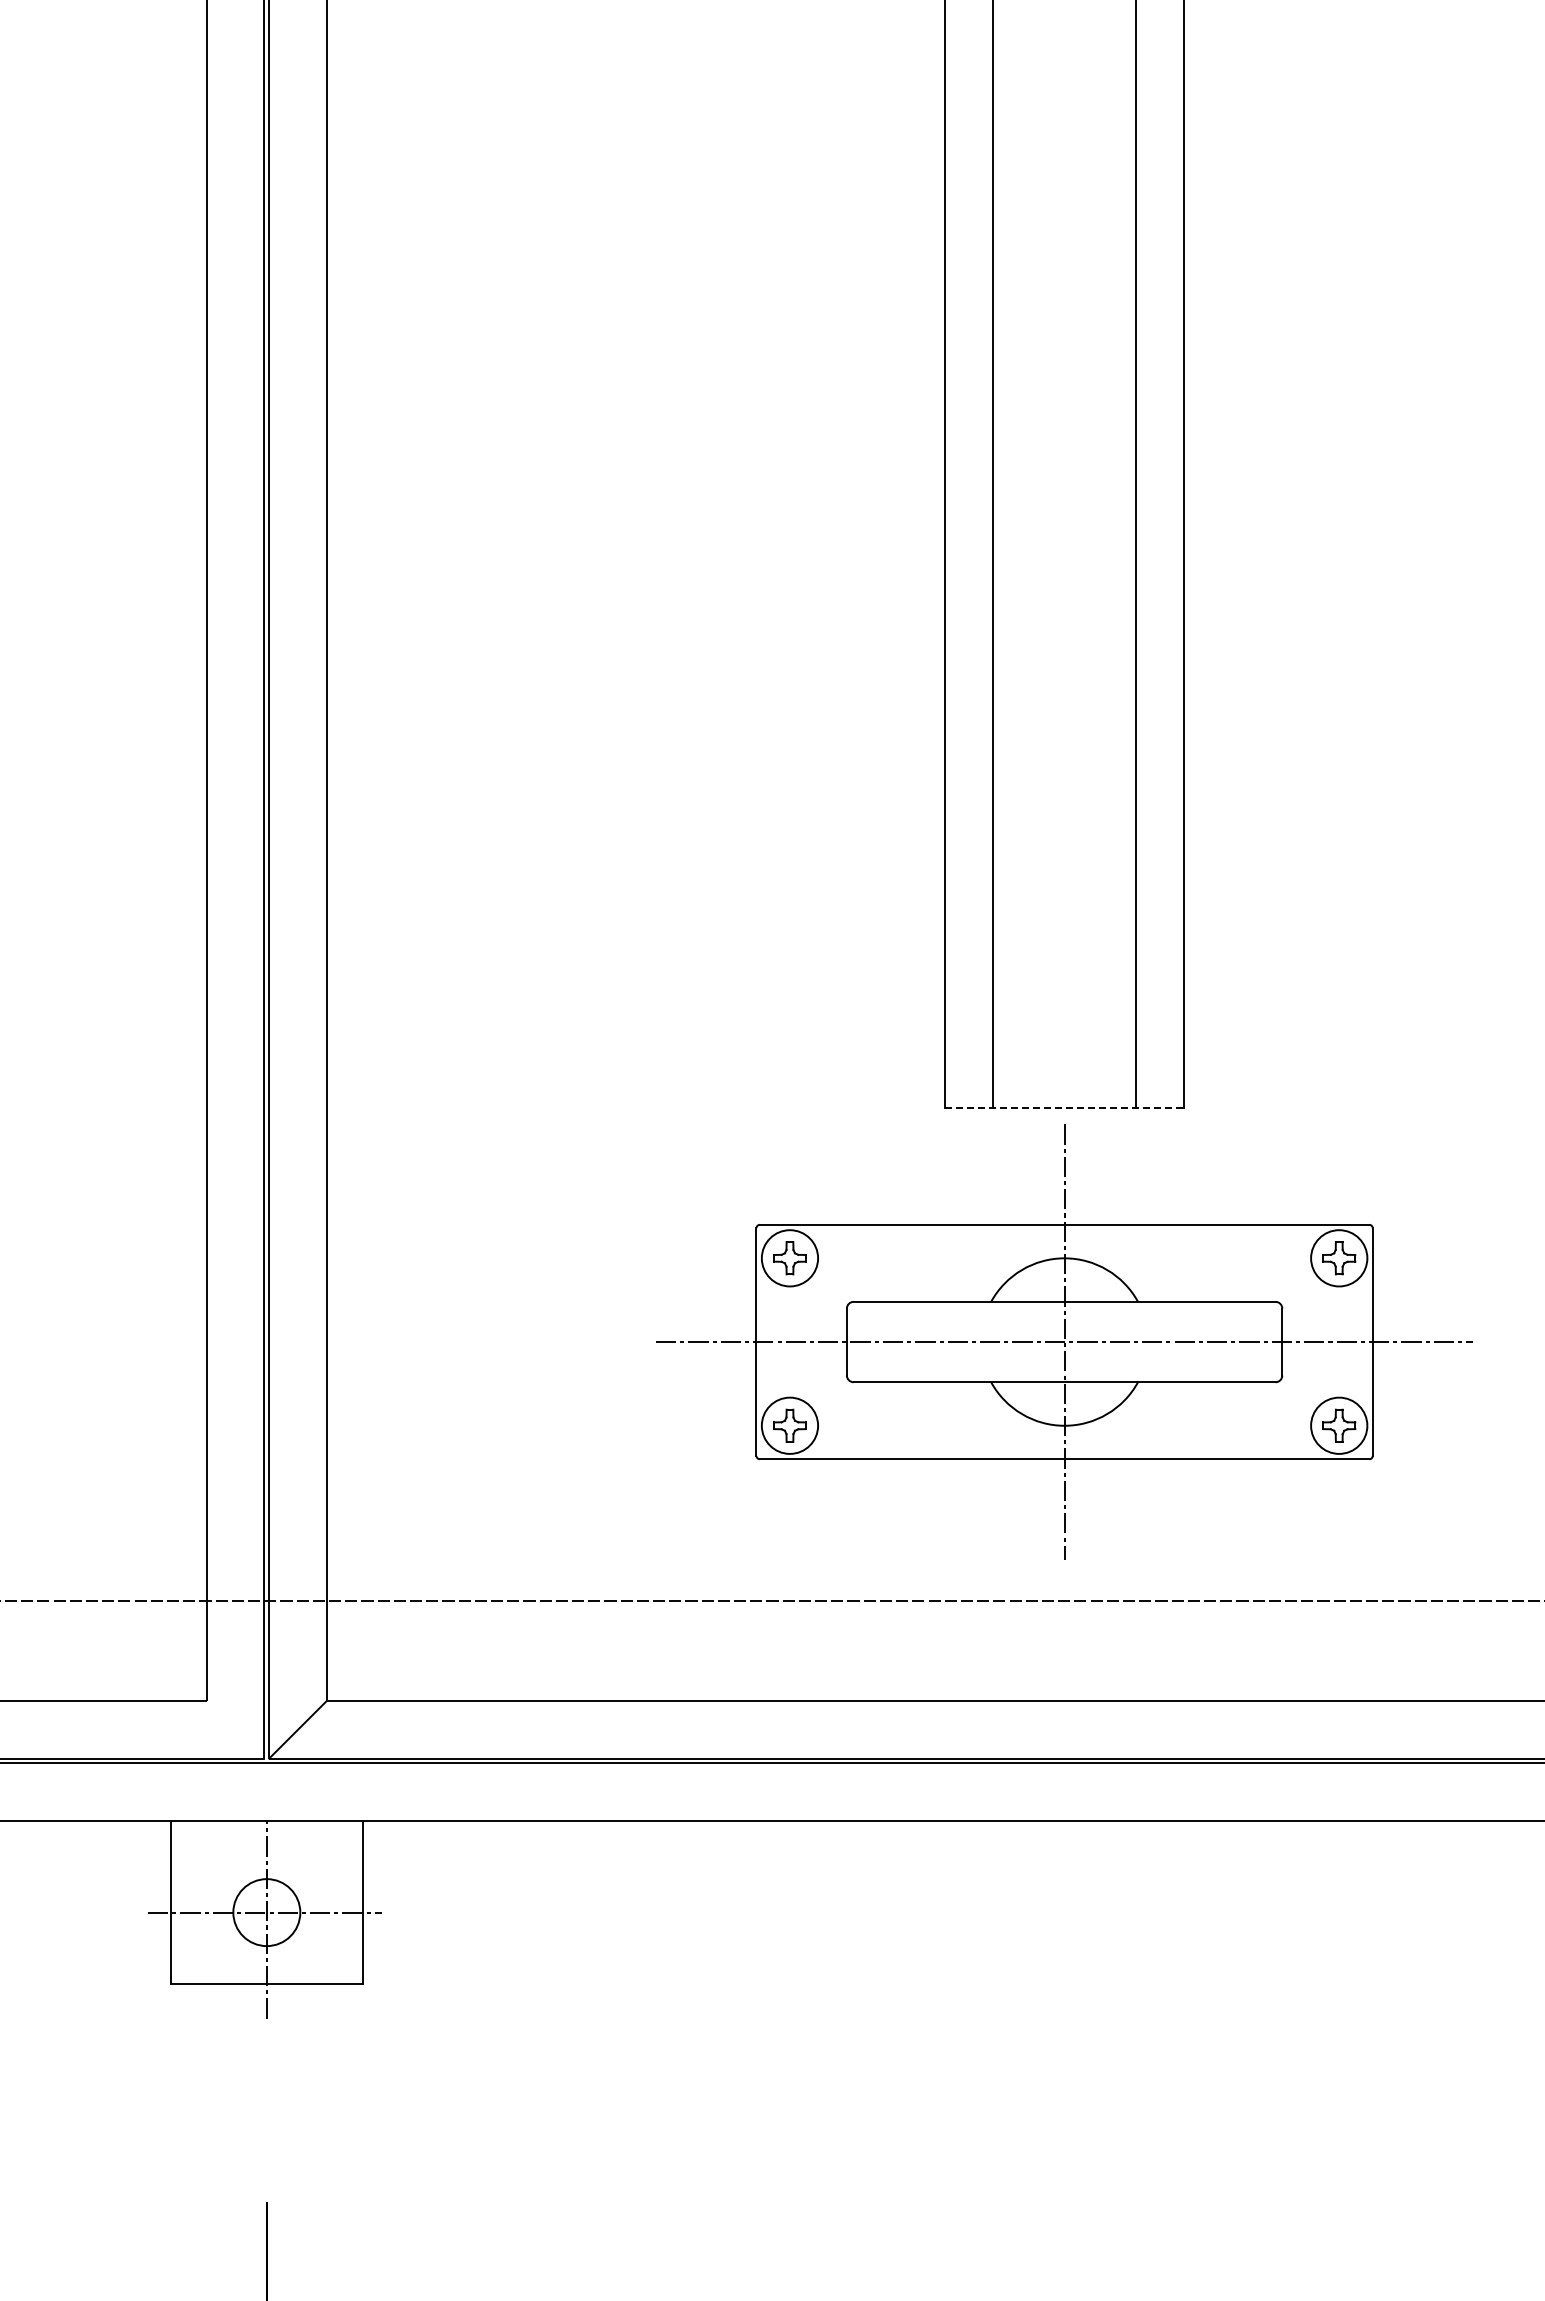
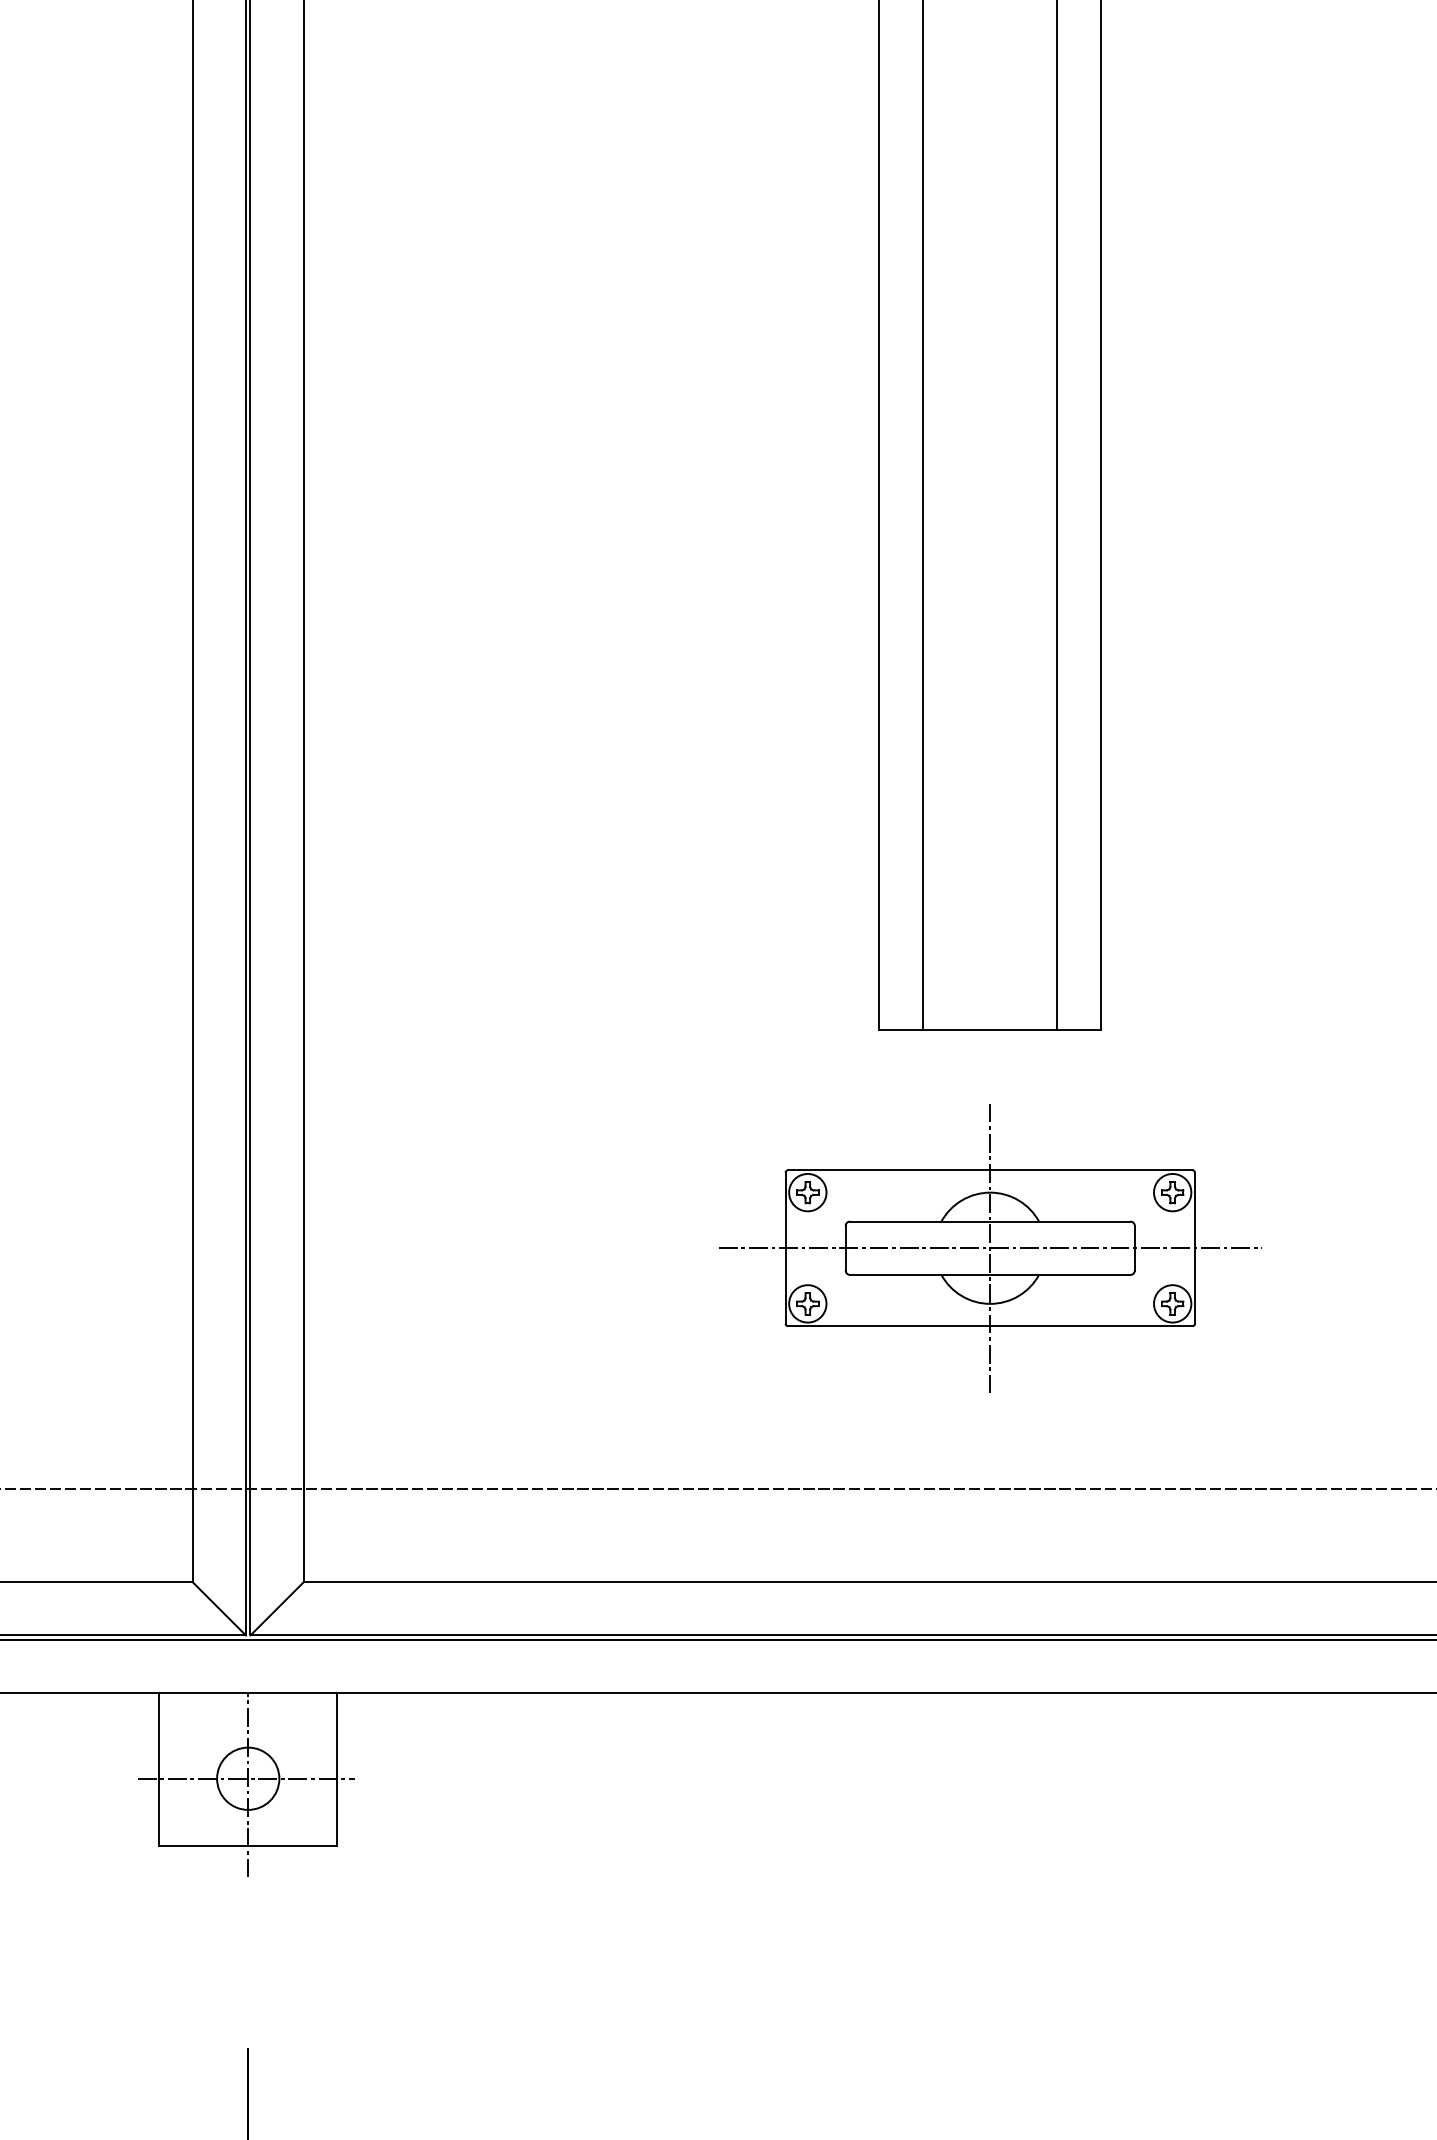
line: (1064, 1107) -> (990, 1030), dashed -> solid
part: (1064, 1342) -> (990, 1248), size x0.71
line: (235, 1729) -> (219, 1608), added

